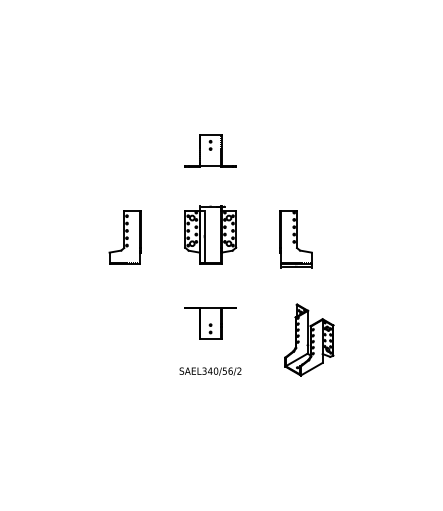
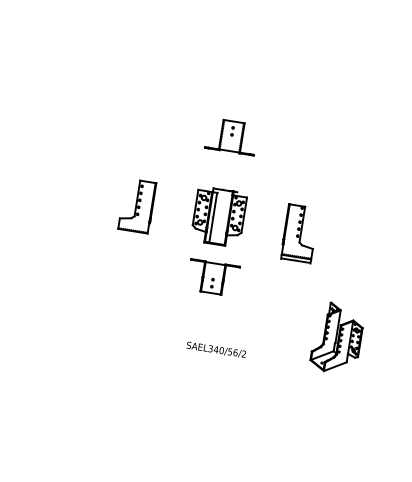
part: (210, 323) -> (213, 278), moved
part: (309, 339) -> (337, 337), moved
text: (210, 371) -> (216, 350), moved

